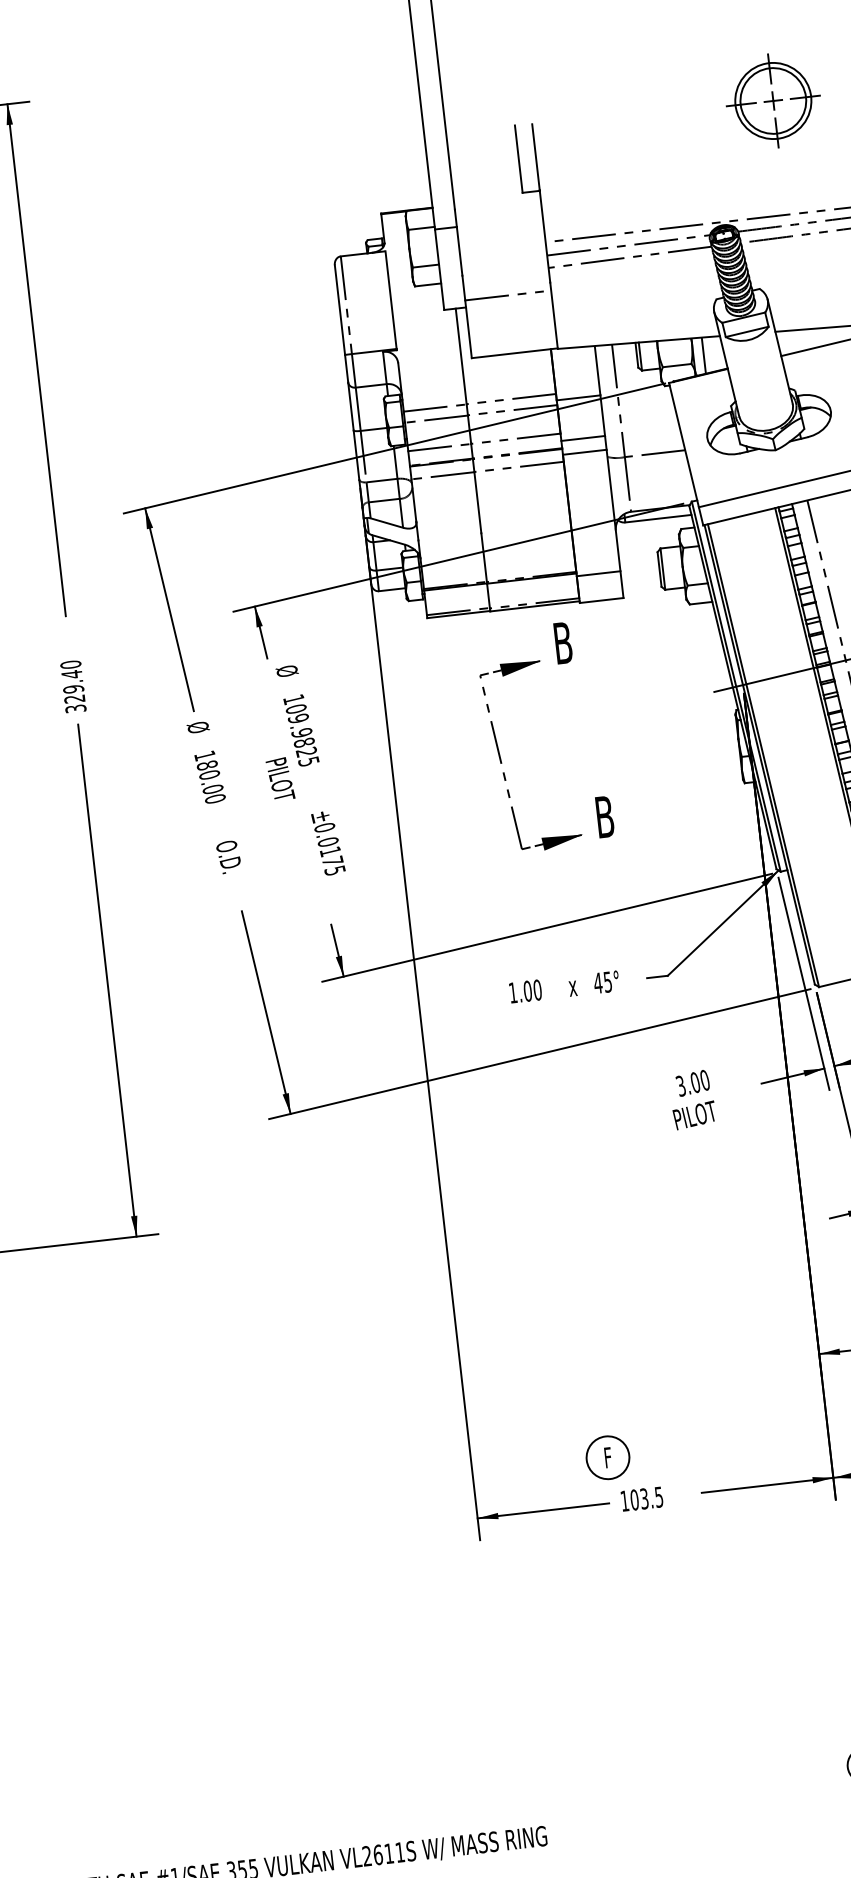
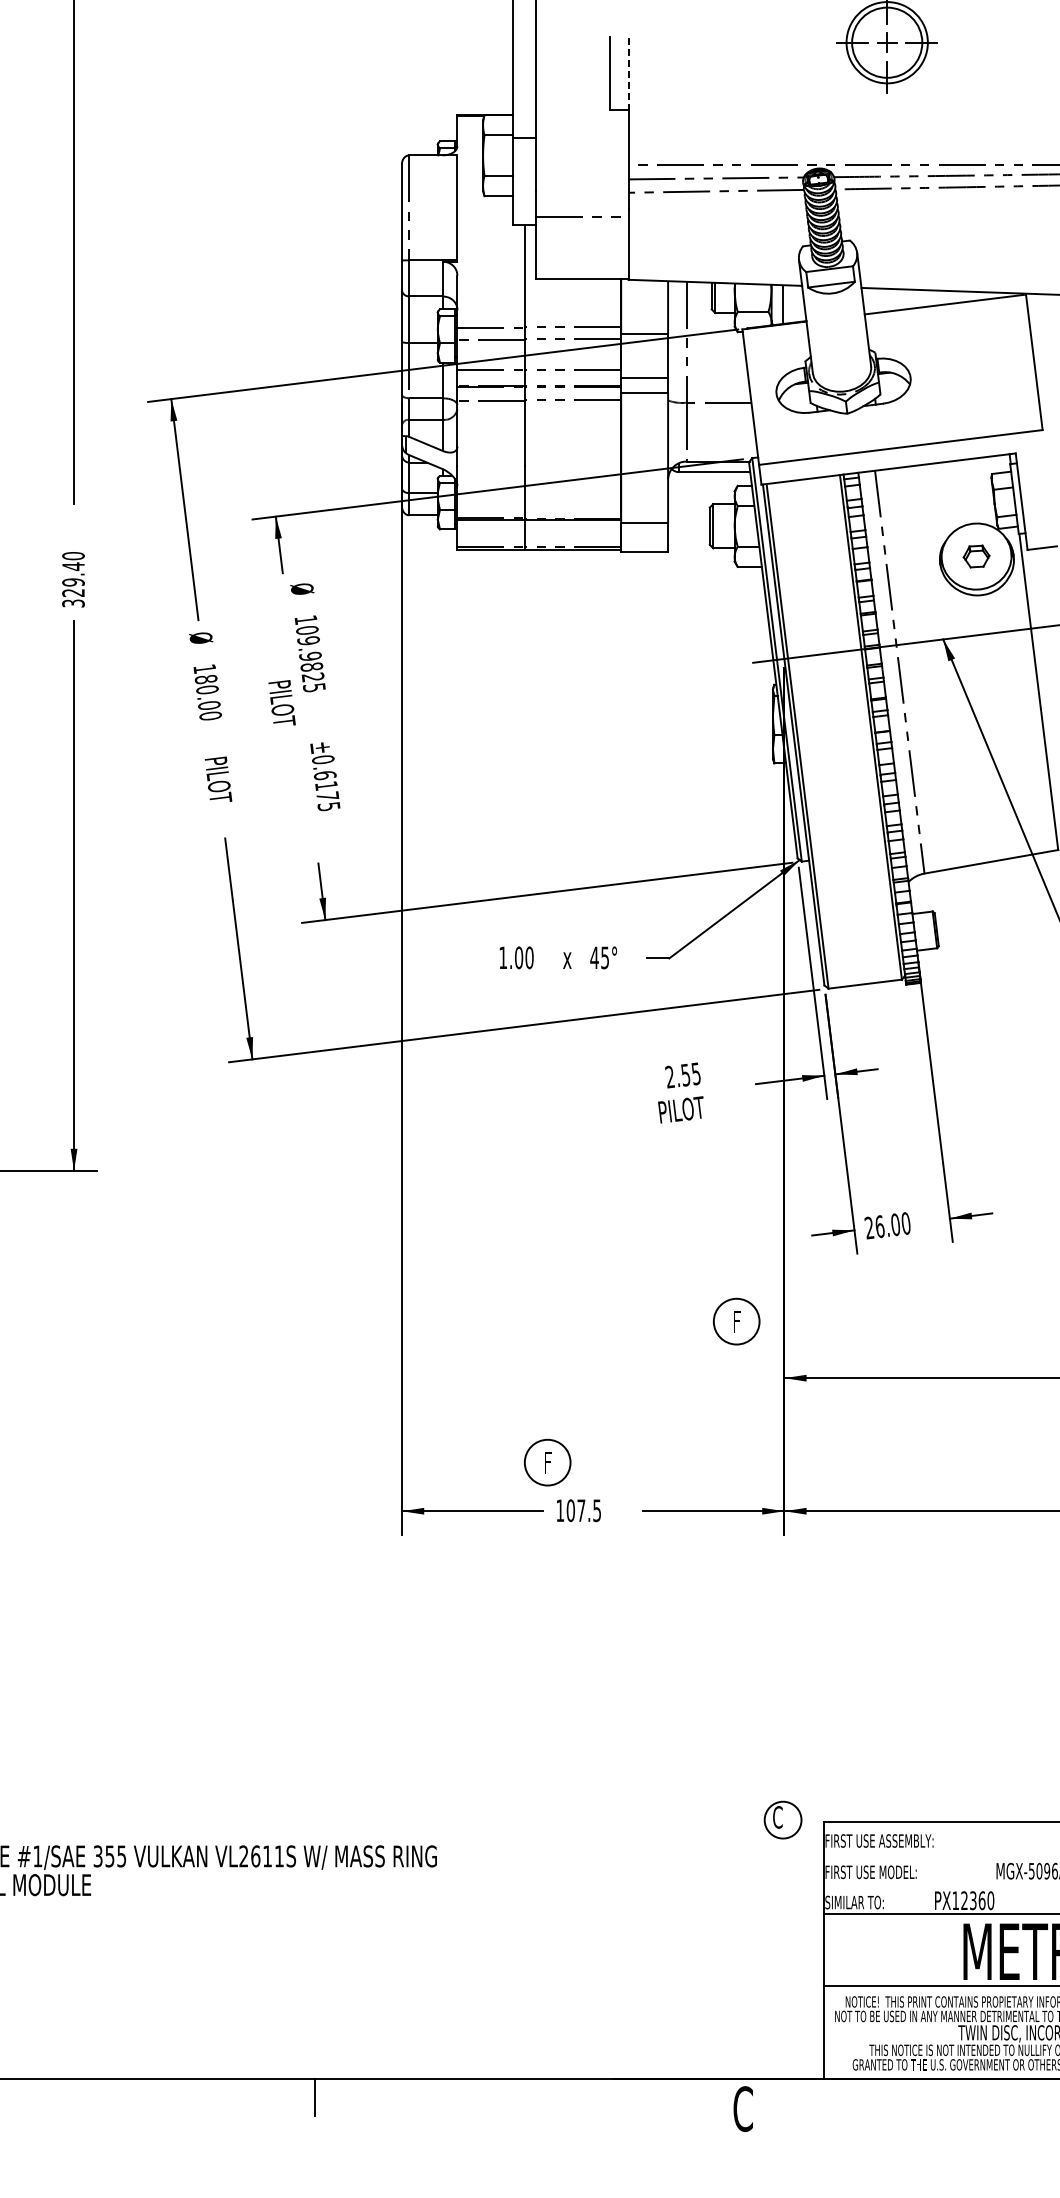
line: (536, 157) -> (628, 74), solid -> dashed
part: (498, 746) -> (517, 694), removed
text: (328, 842) -> (325, 775), ±0.0175 -> ±0.6175
text: (229, 856) -> (218, 778), O.D. -> PILOT
text: (692, 1083) -> (682, 1075), 3.00 -> 2.55
part: (768, 1306) -> (736, 1321), added
text: (644, 1498) -> (581, 1510), 103.5 -> 107.5

